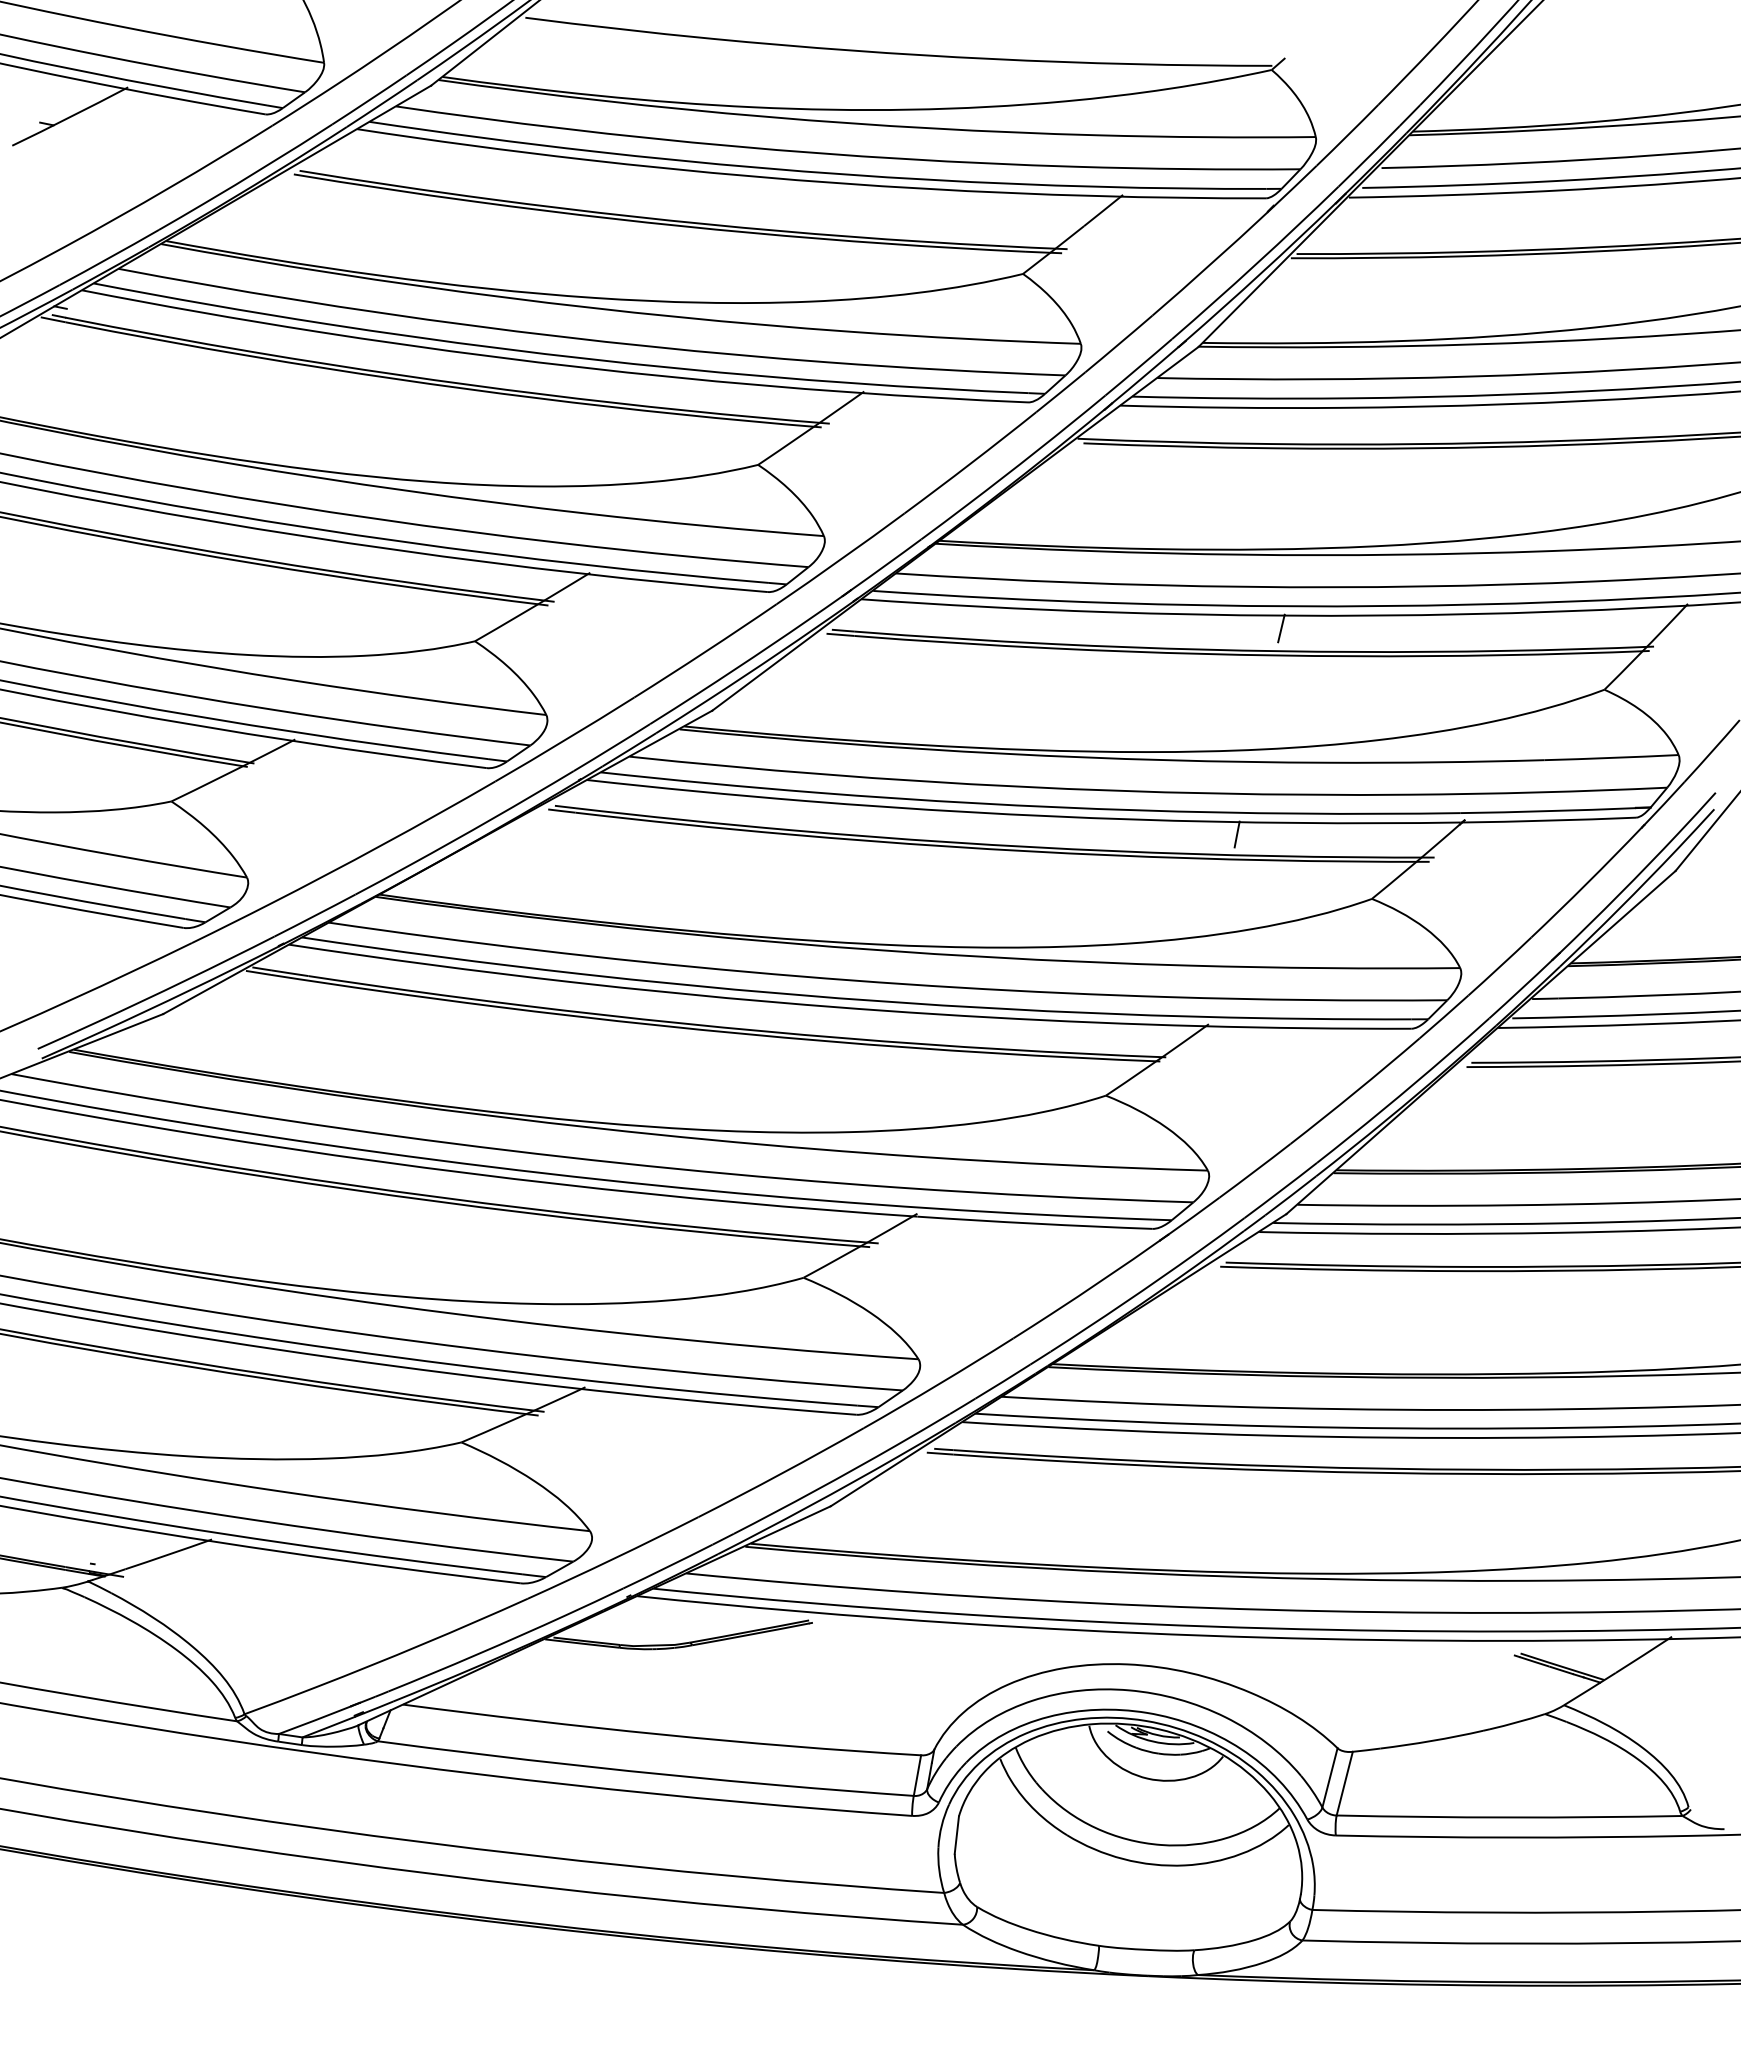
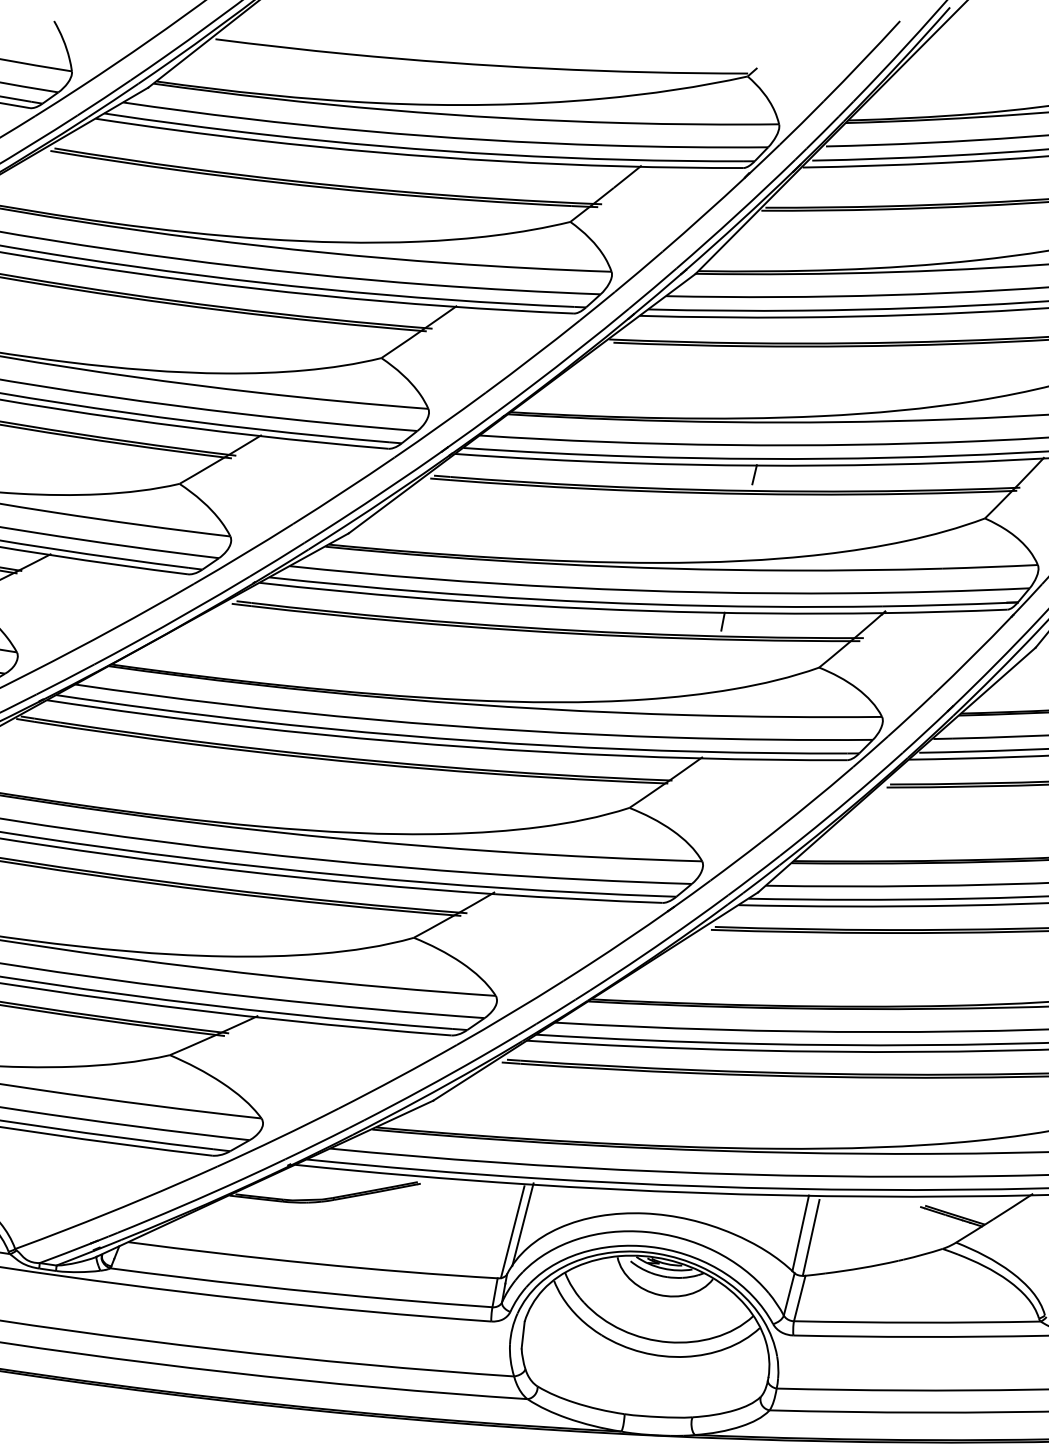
line: (956, 1680) -> (522, 1224), added
line: (941, 1690) -> (512, 1232), added
line: (1345, 1692) -> (800, 1233), added
line: (1360, 1698) -> (811, 1237), added

